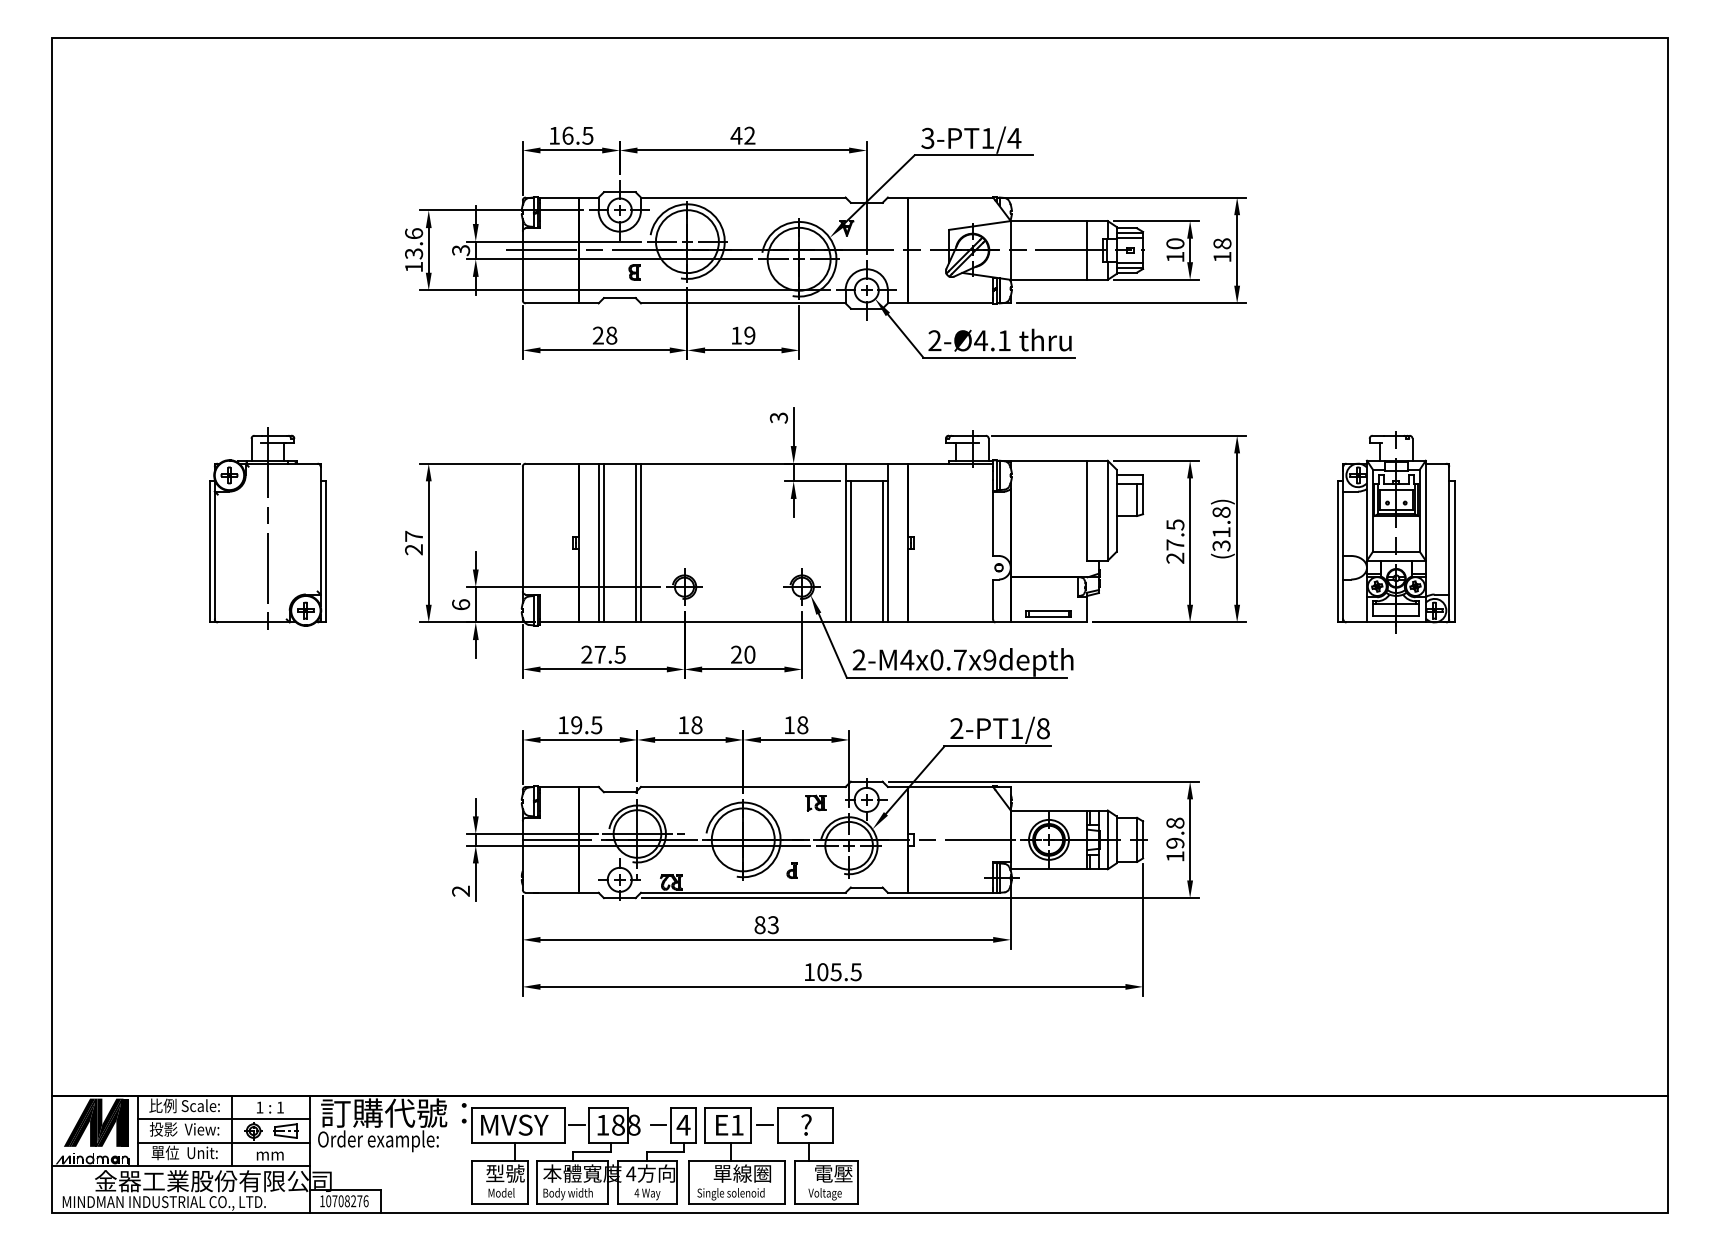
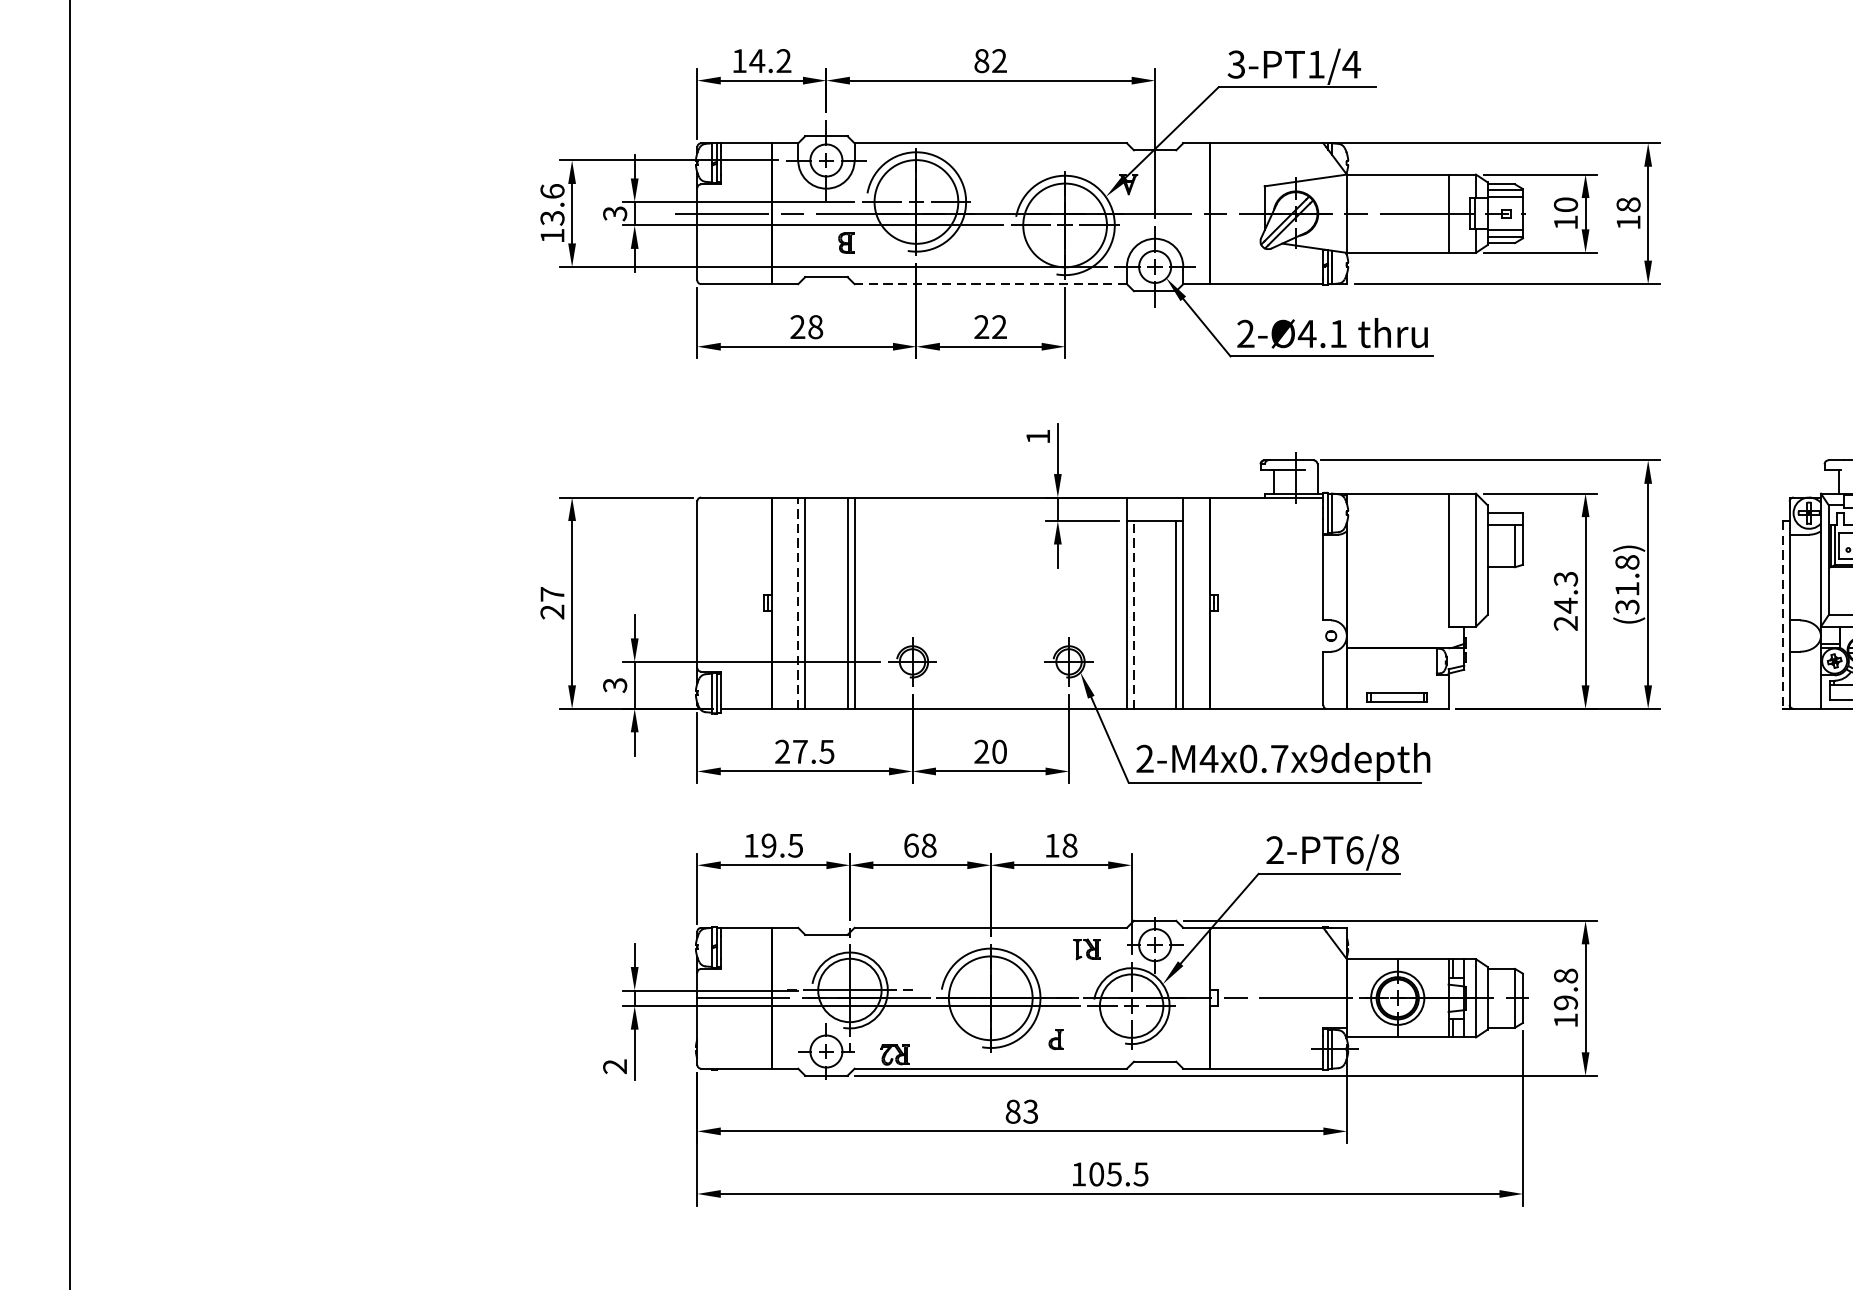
text: (577, 135) -> (770, 60), 16.5 -> 14.2
text: (736, 135) -> (981, 60), 42 -> 82
line: (742, 303) -> (989, 284), solid -> dashed
text: (743, 335) -> (991, 326), 19 -> 22
text: (778, 417) -> (1037, 436), 3 -> 1
part: (267, 528) -> (357, 583), removed
text: (1175, 535) -> (1566, 593), 27.5 -> 24.3
line: (598, 542) -> (798, 602), solid -> dashed
line: (850, 551) -> (1133, 614), solid -> dashed
line: (1338, 551) -> (1783, 614), solid -> dashed
text: (461, 604) -> (615, 684), 6 -> 3
text: (683, 725) -> (911, 846), 18 -> 68
text: (1016, 728) -> (1354, 850), 2-PT1/8 -> 2-PT6/8

